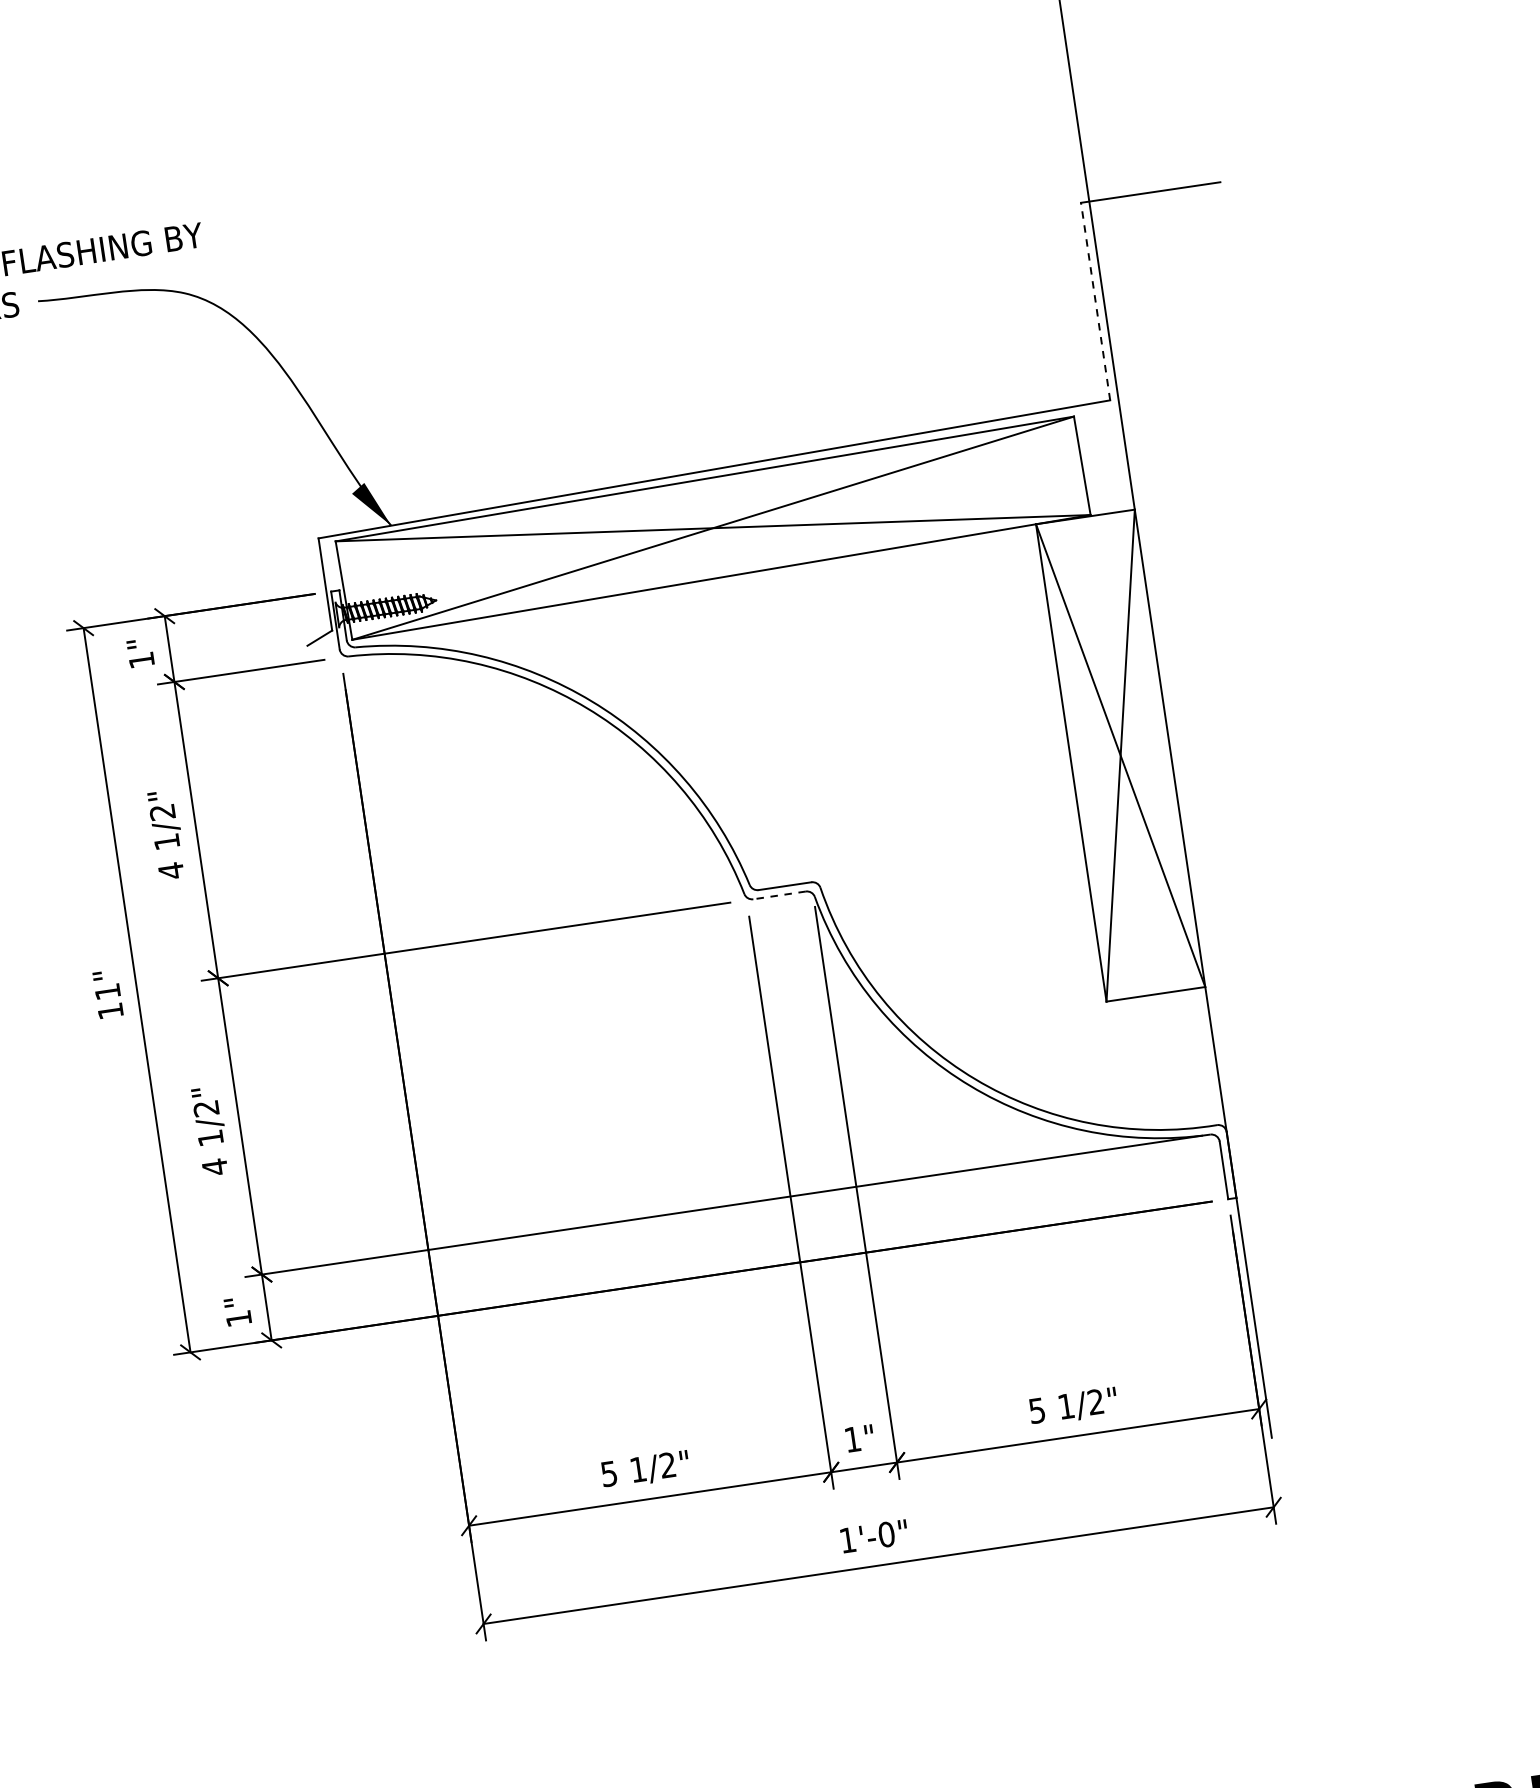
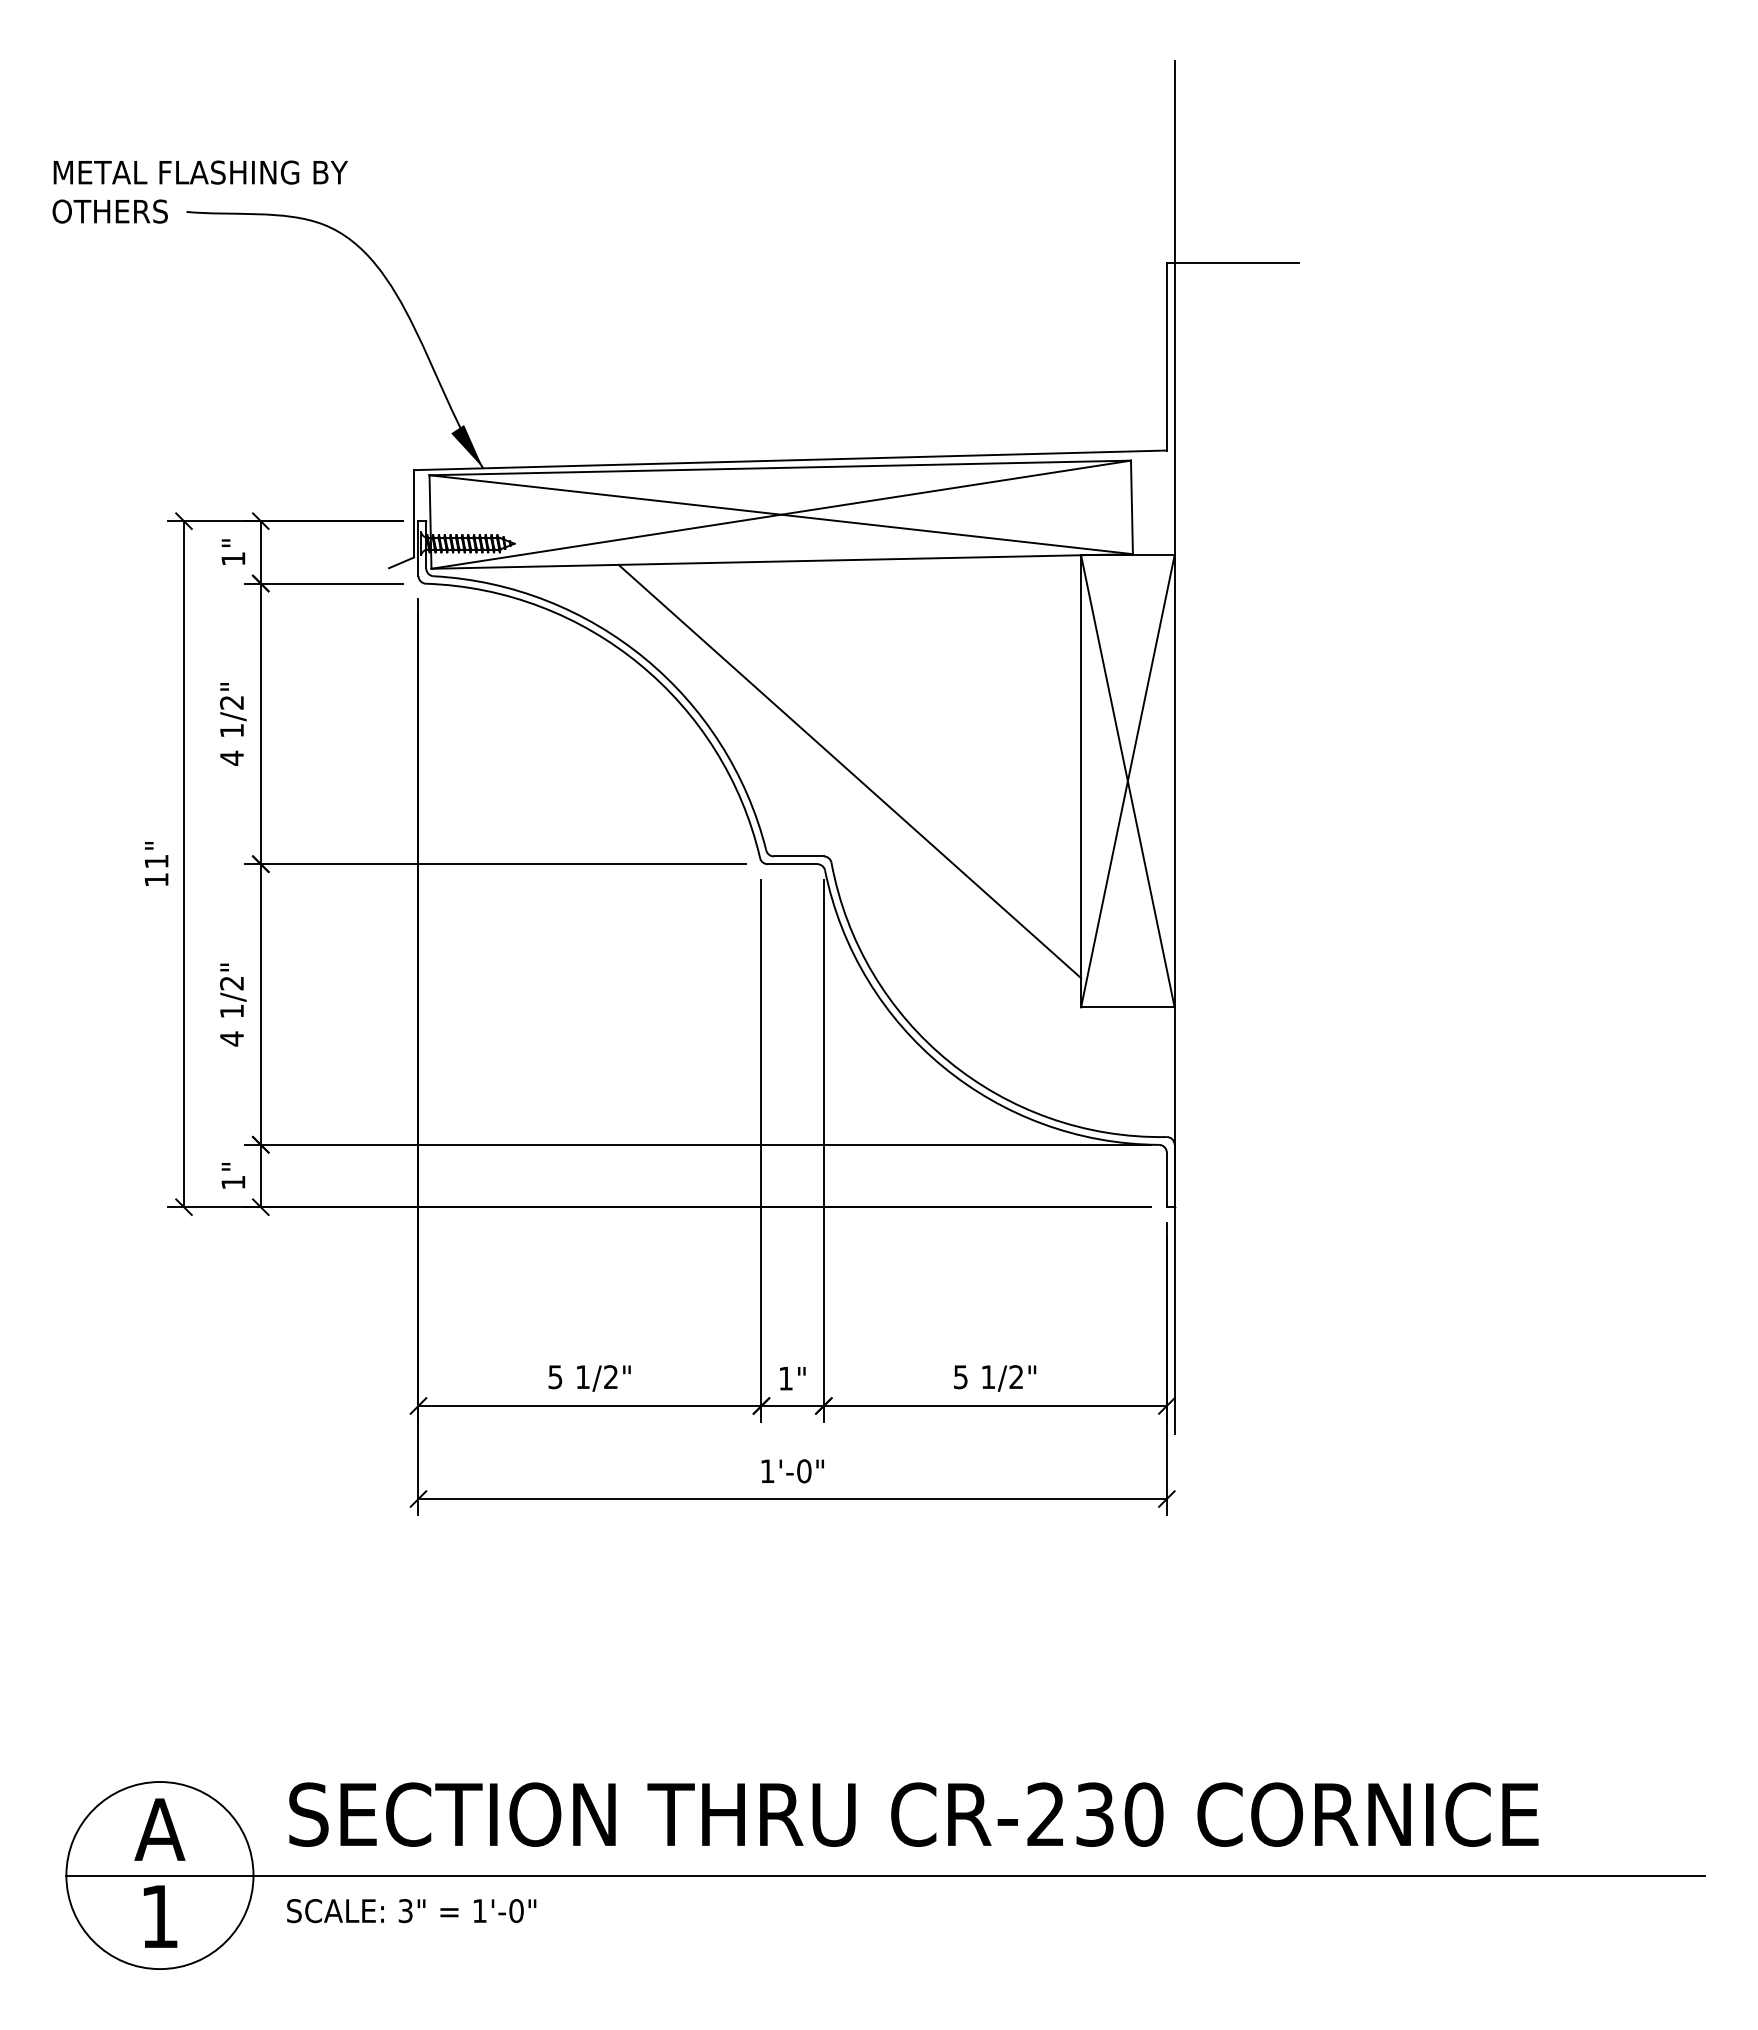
line: (1095, 301) -> (1166, 356), dashed -> solid
line: (825, 788) -> (849, 771), added
line: (779, 895) -> (792, 864), dashed -> solid

